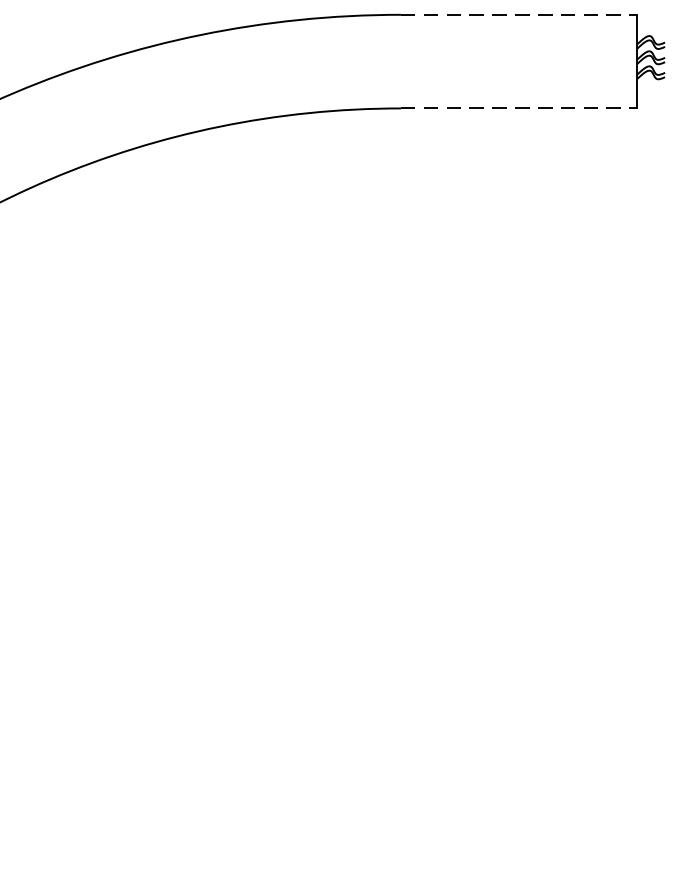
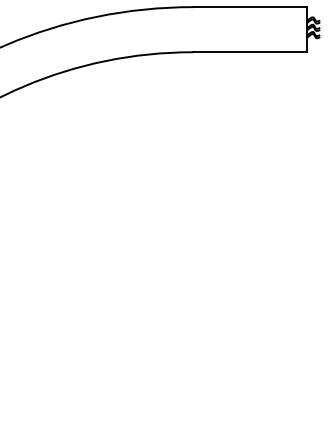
line: (518, 15) -> (249, 7), dashed -> solid
line: (518, 108) -> (249, 52), dashed -> solid

